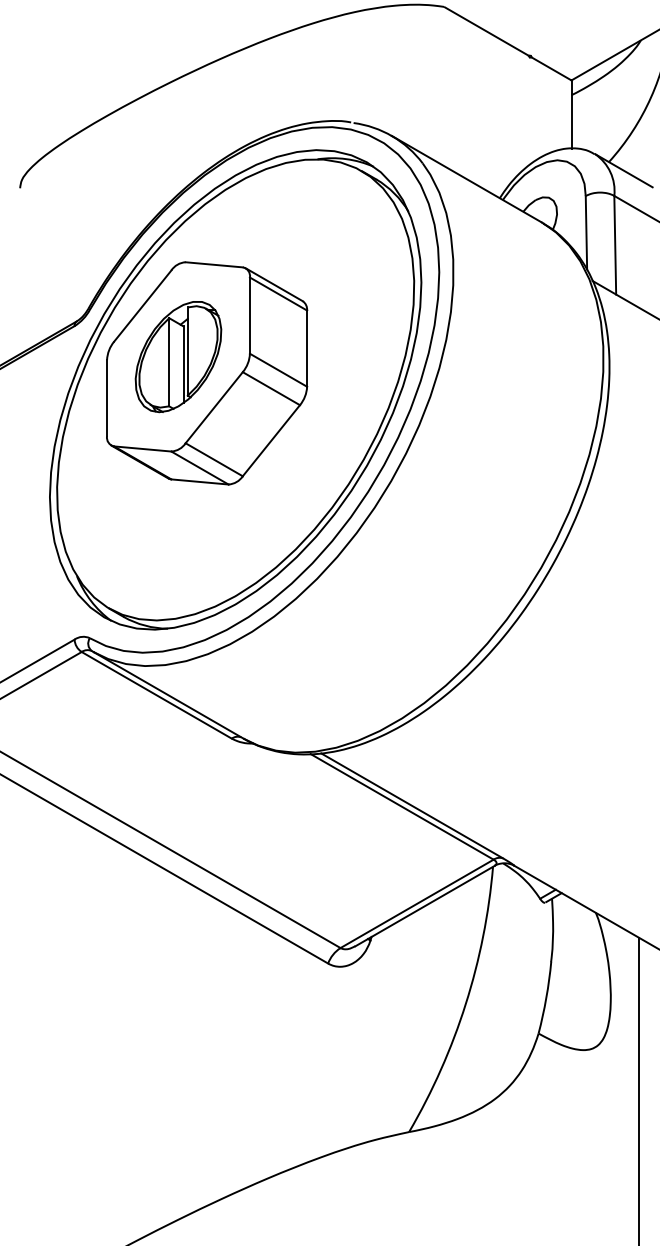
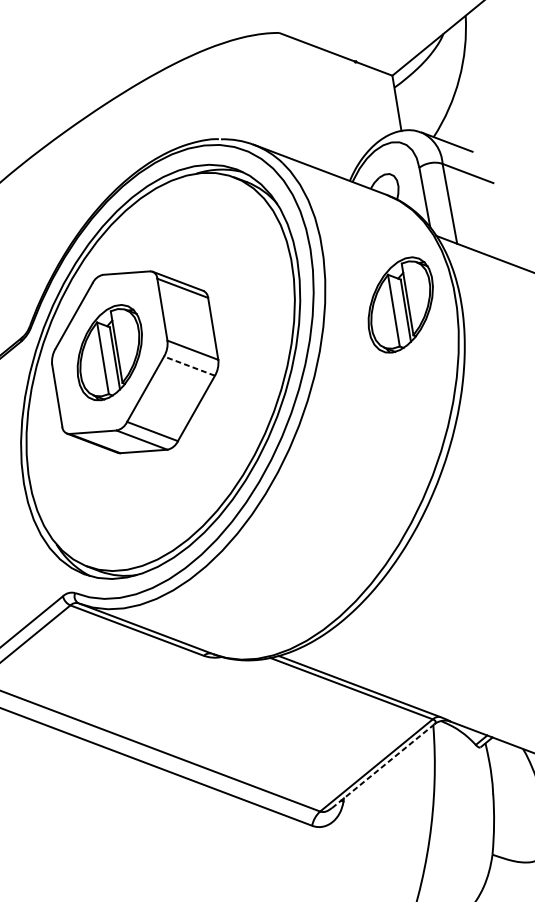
part: (536, 357) -> (400, 305), added
line: (270, 388) -> (188, 366), solid -> dashed
line: (425, 905) -> (383, 765), solid -> dashed

